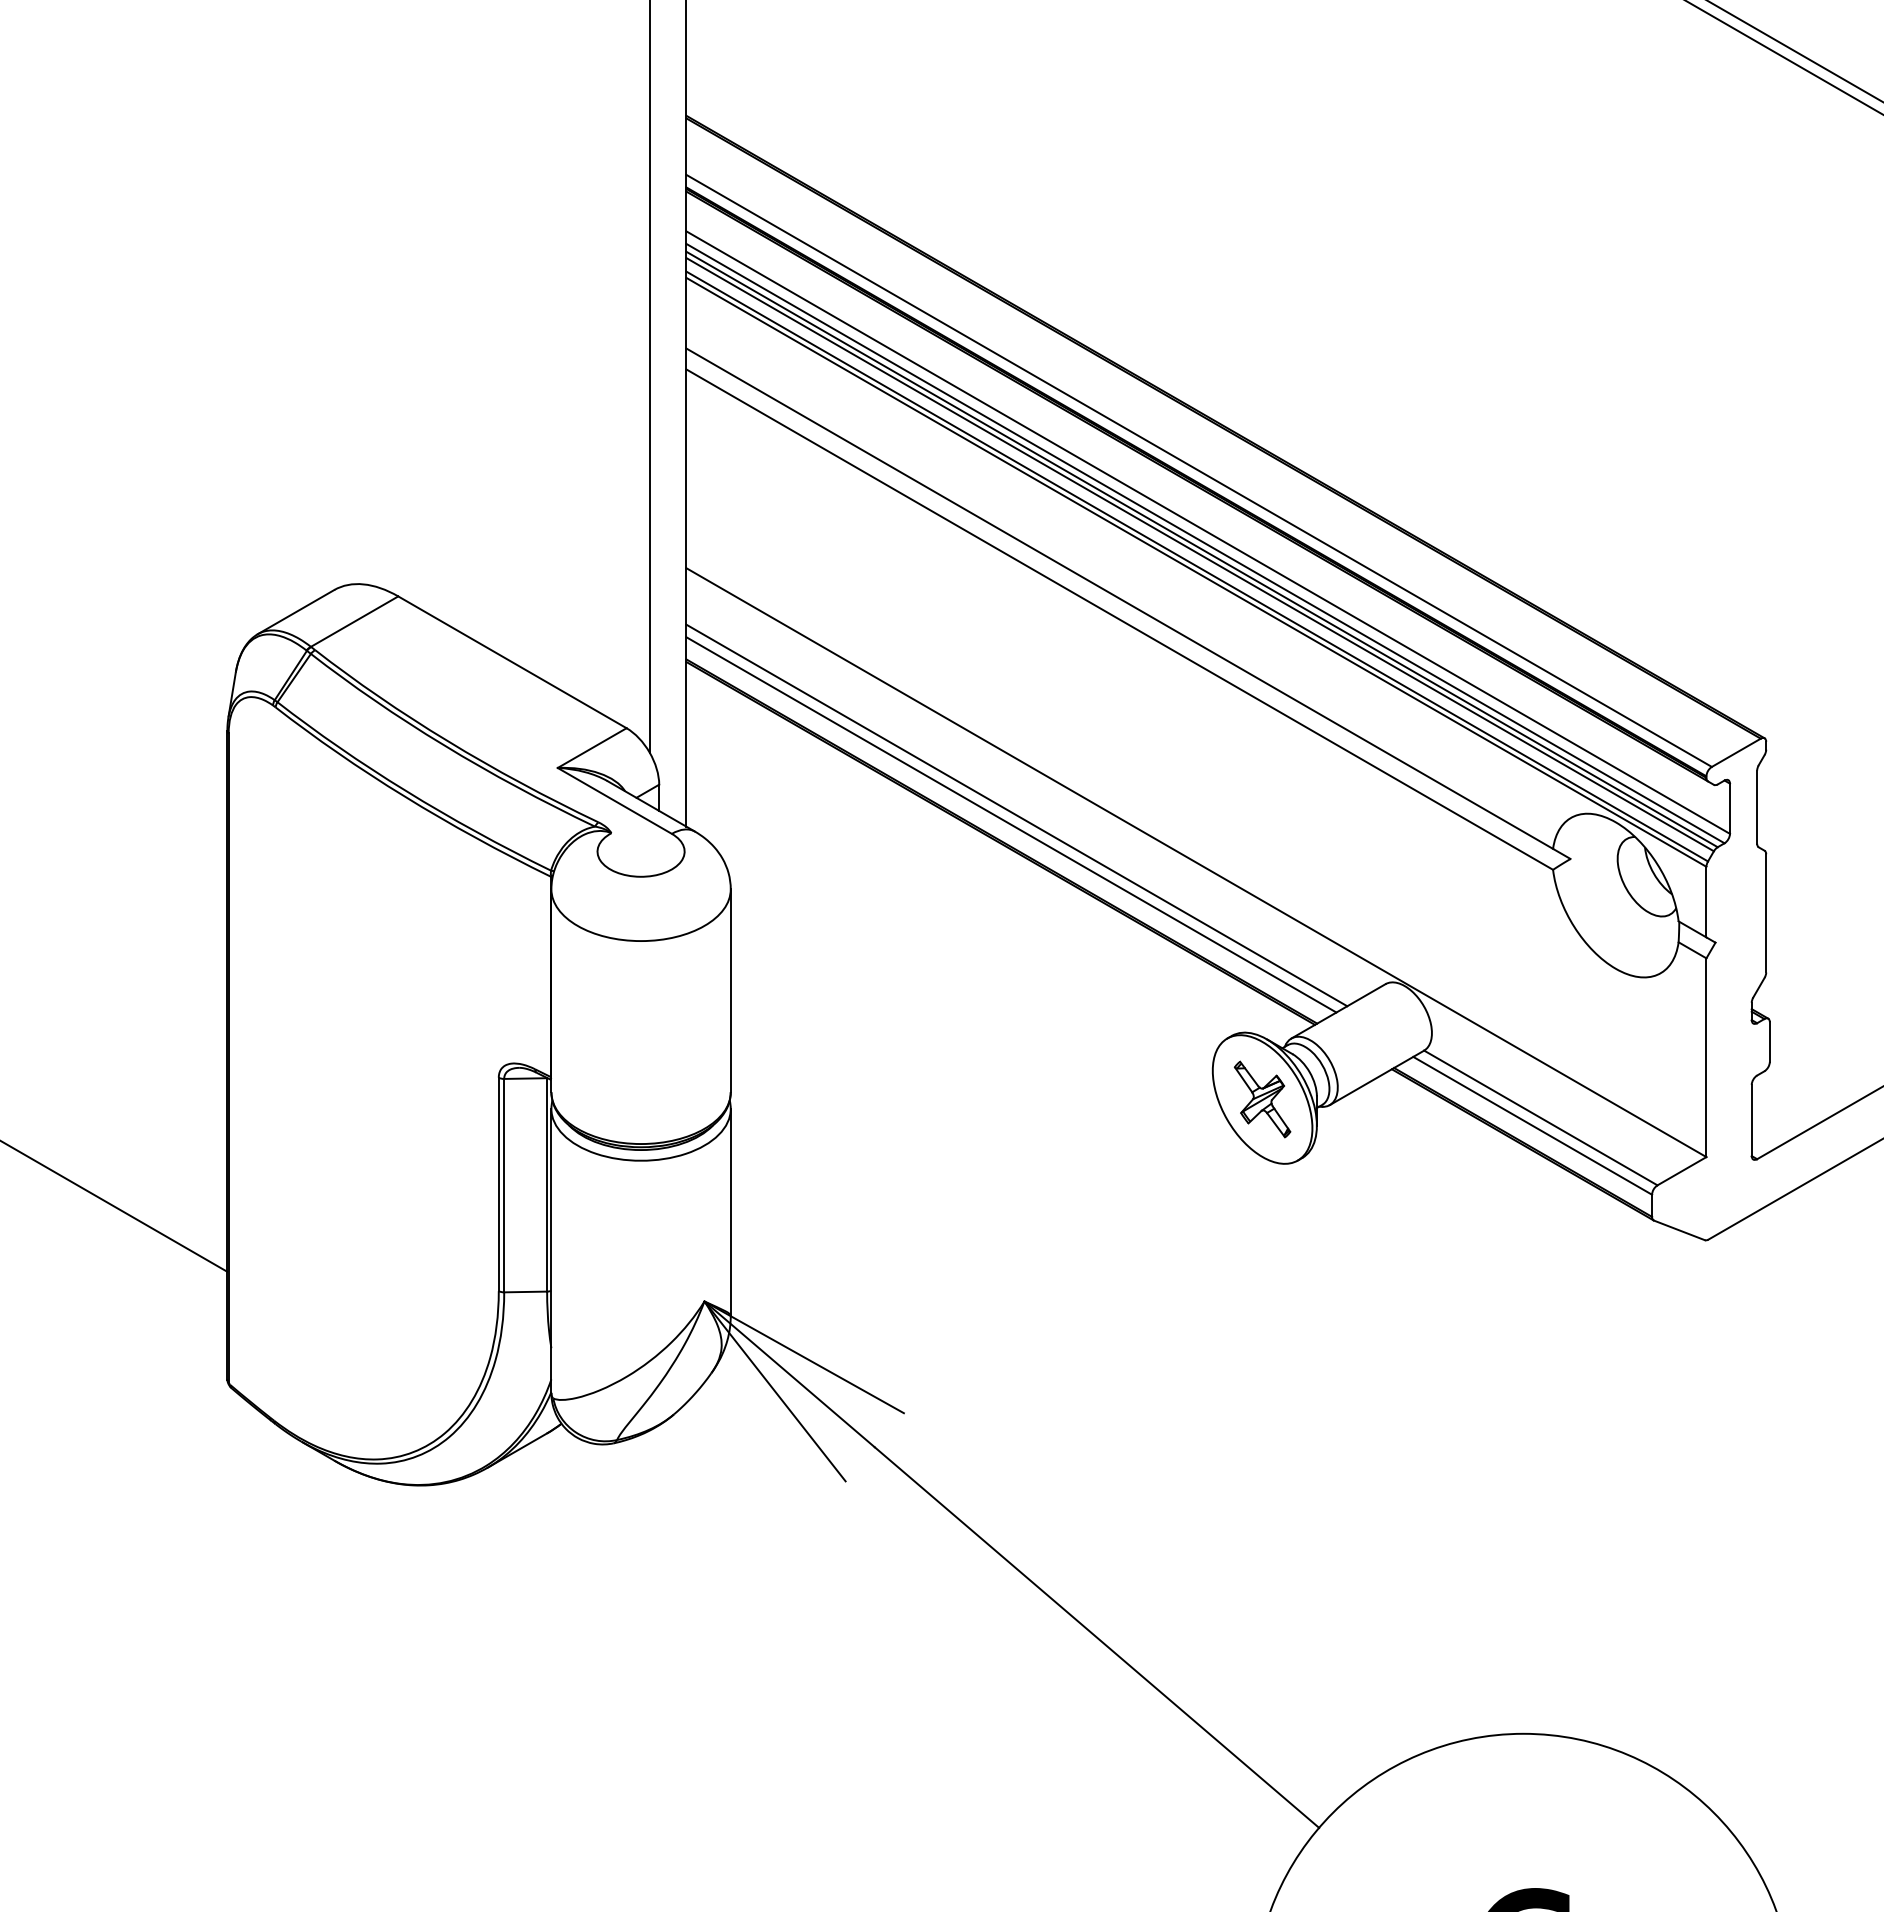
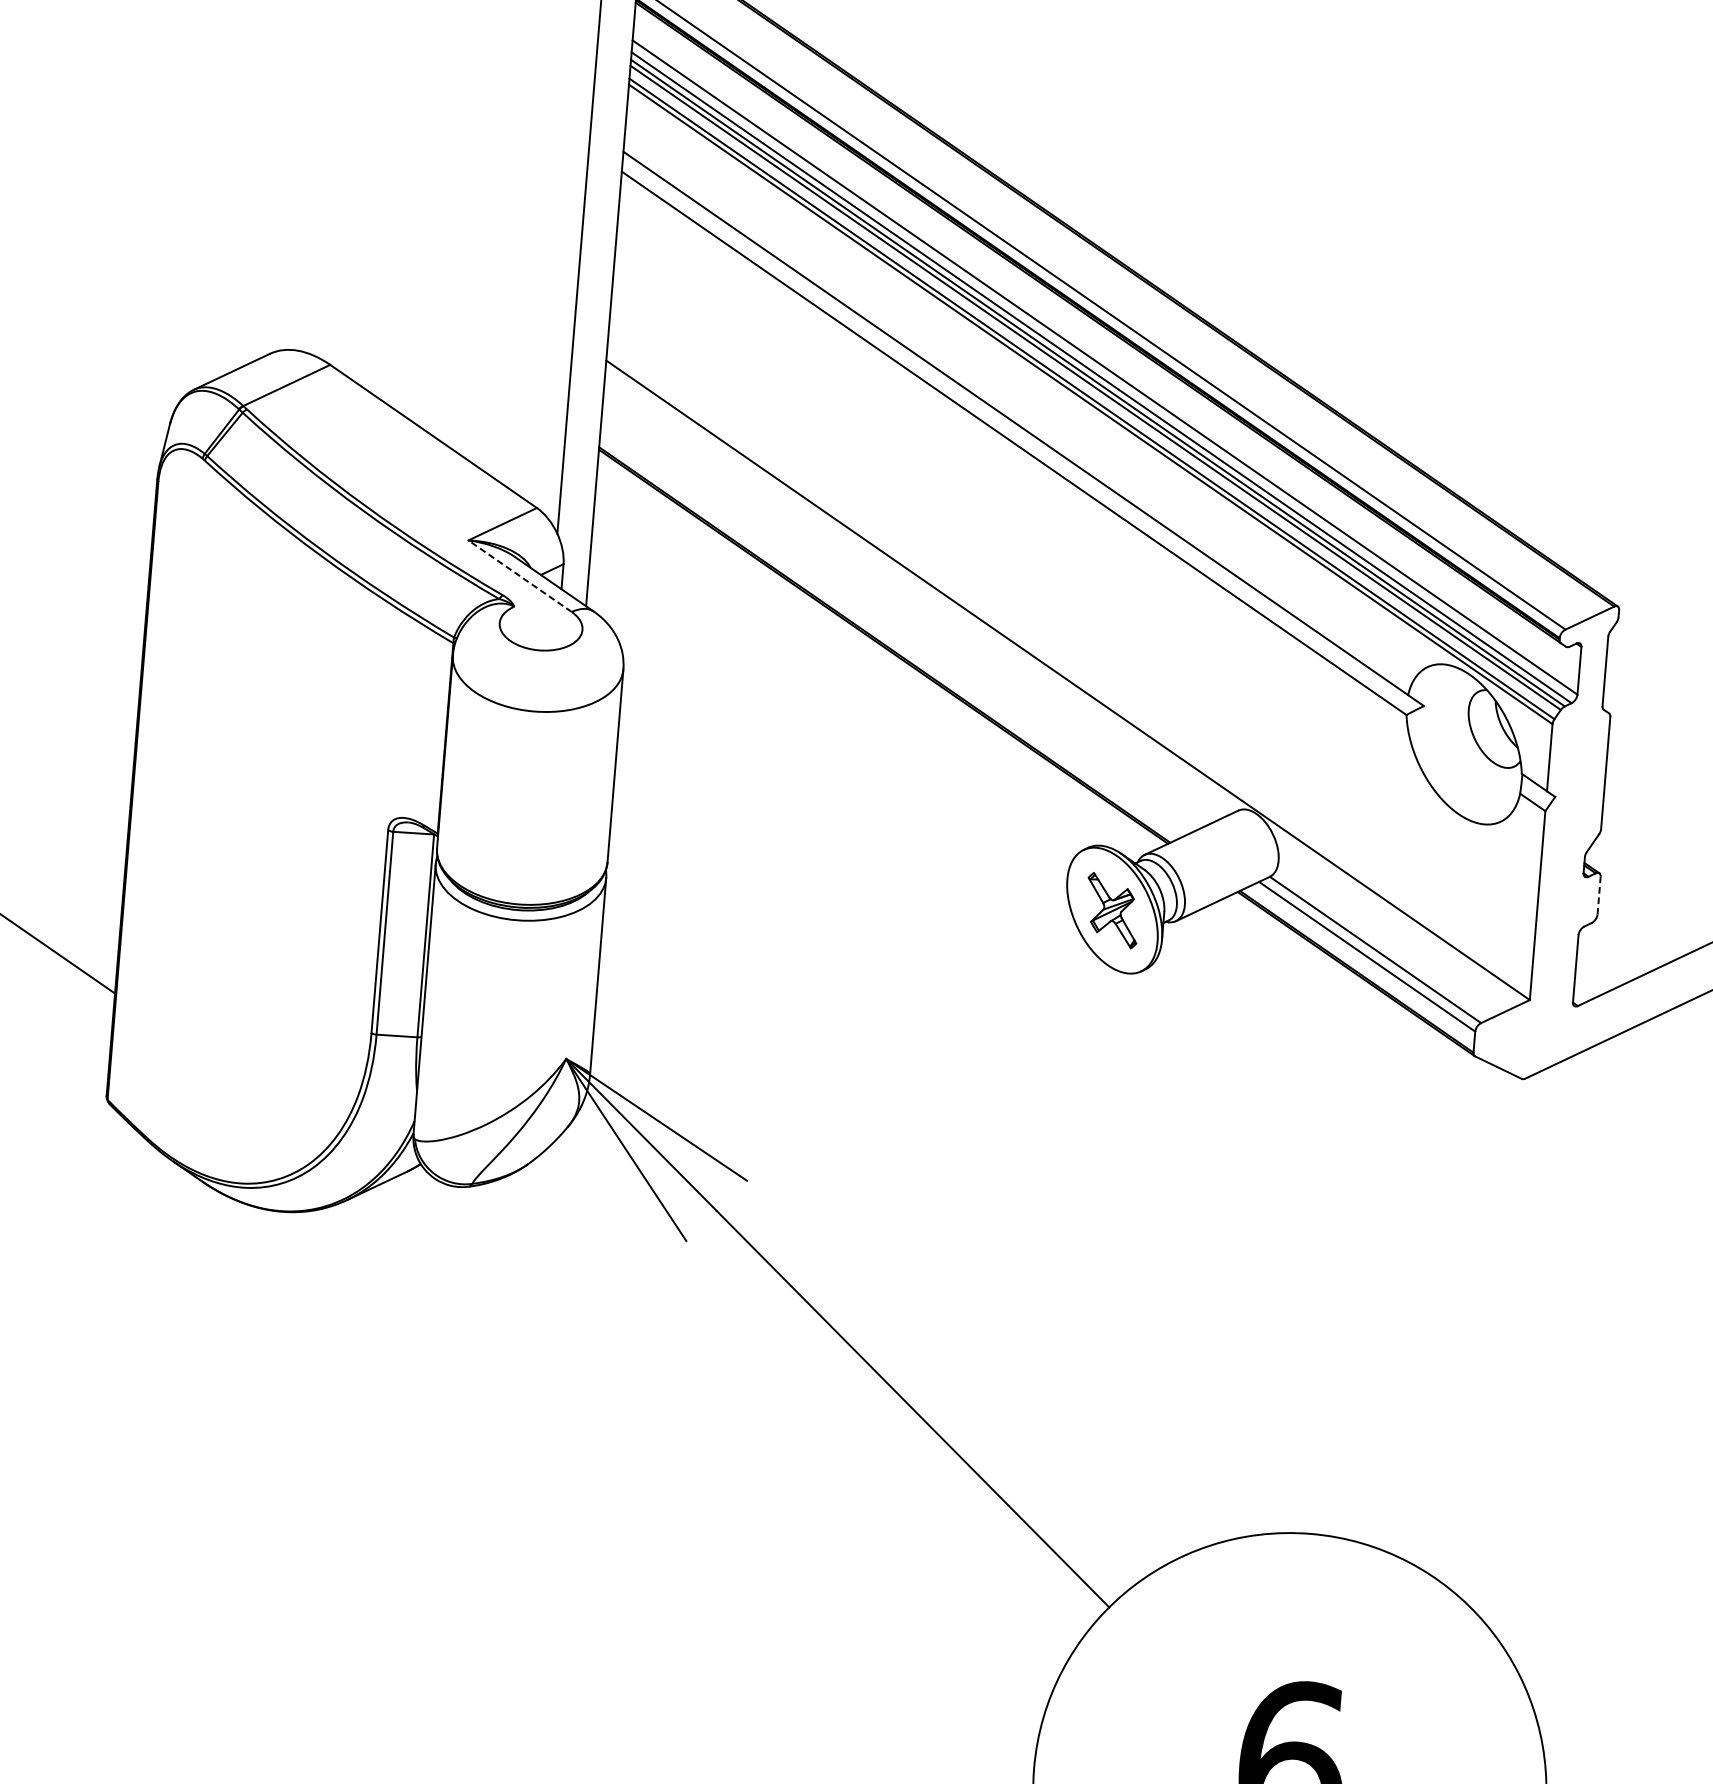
line: (614, 800) -> (519, 575), solid -> dashed
line: (1016, 815) -> (900, 621), removed
line: (1011, 824) -> (895, 629), removed
line: (1769, 1042) -> (1598, 896), solid -> dashed

